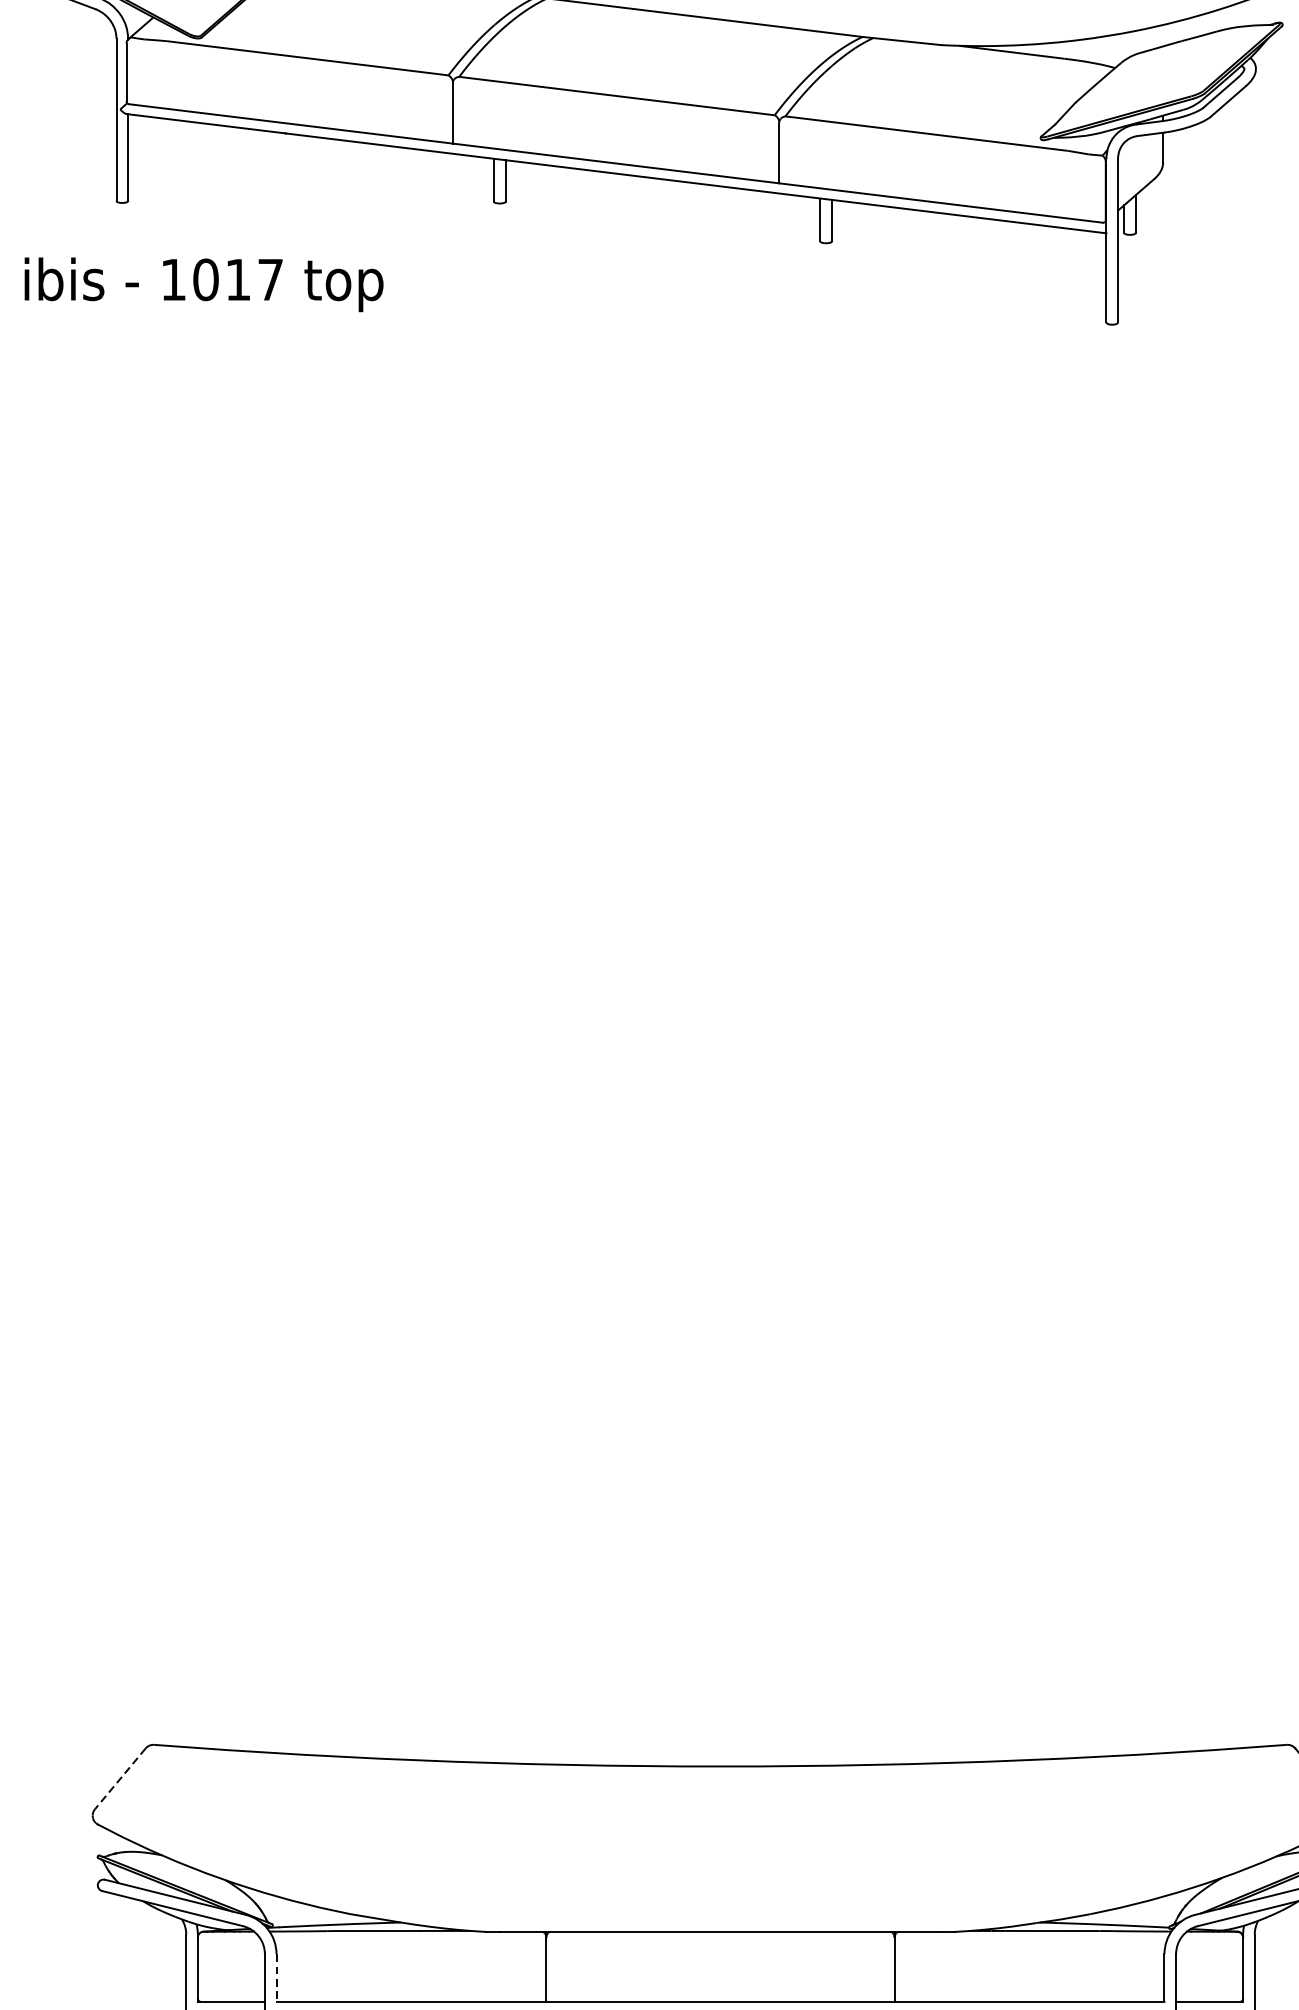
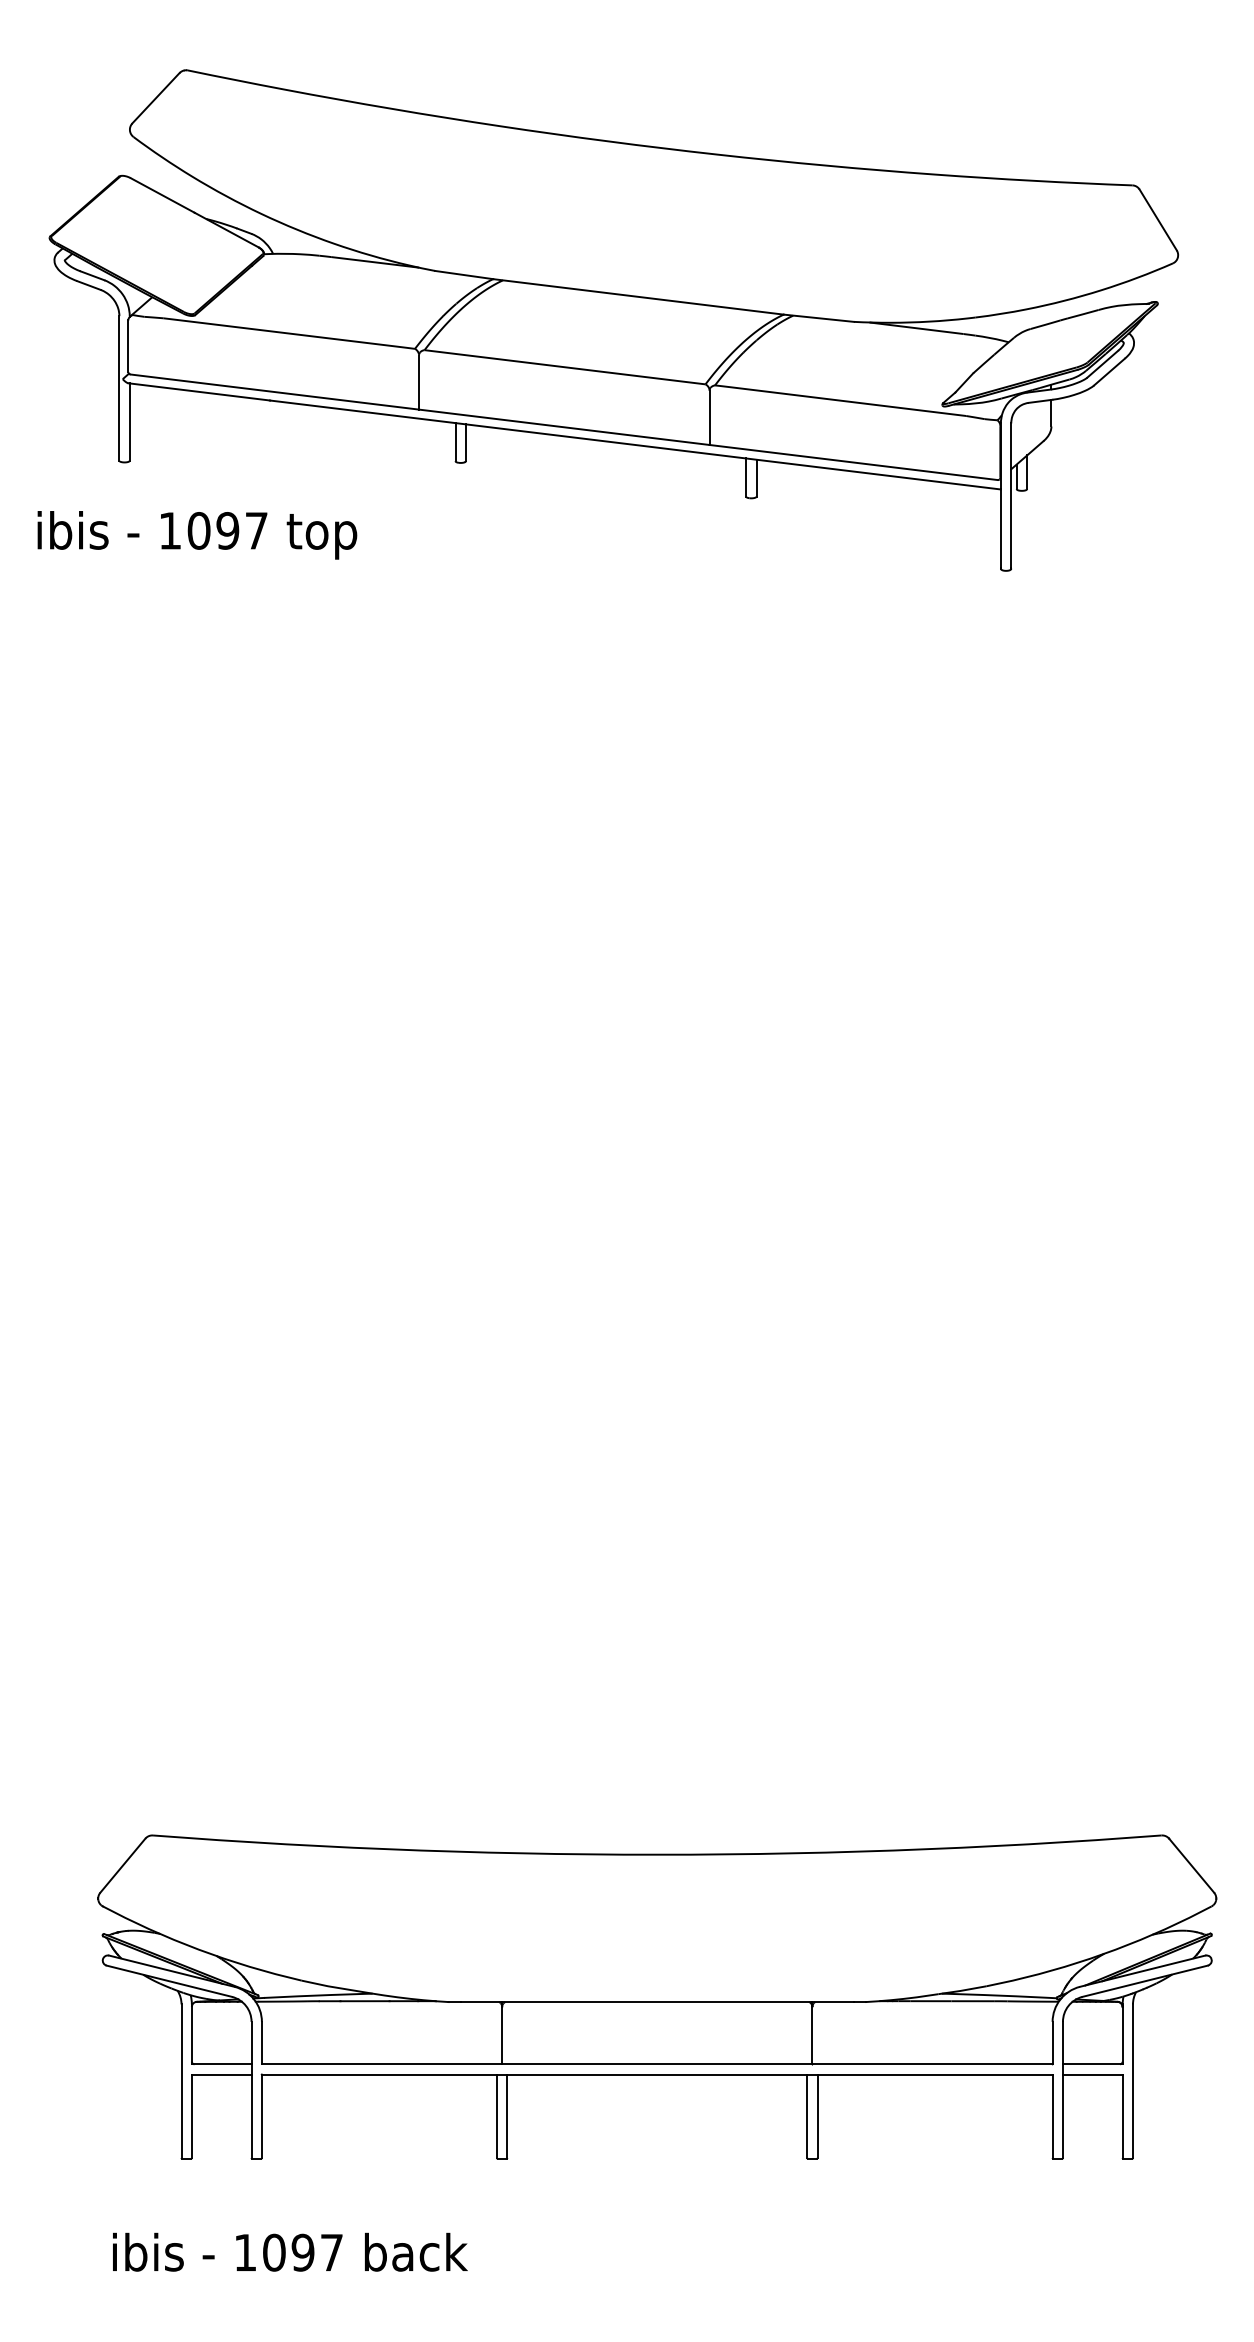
text: (237, 279) -> (227, 530), 1017 -> 1097
line: (119, 1779) -> (122, 1866), dashed -> solid
line: (276, 1978) -> (261, 2043), dashed -> solid

